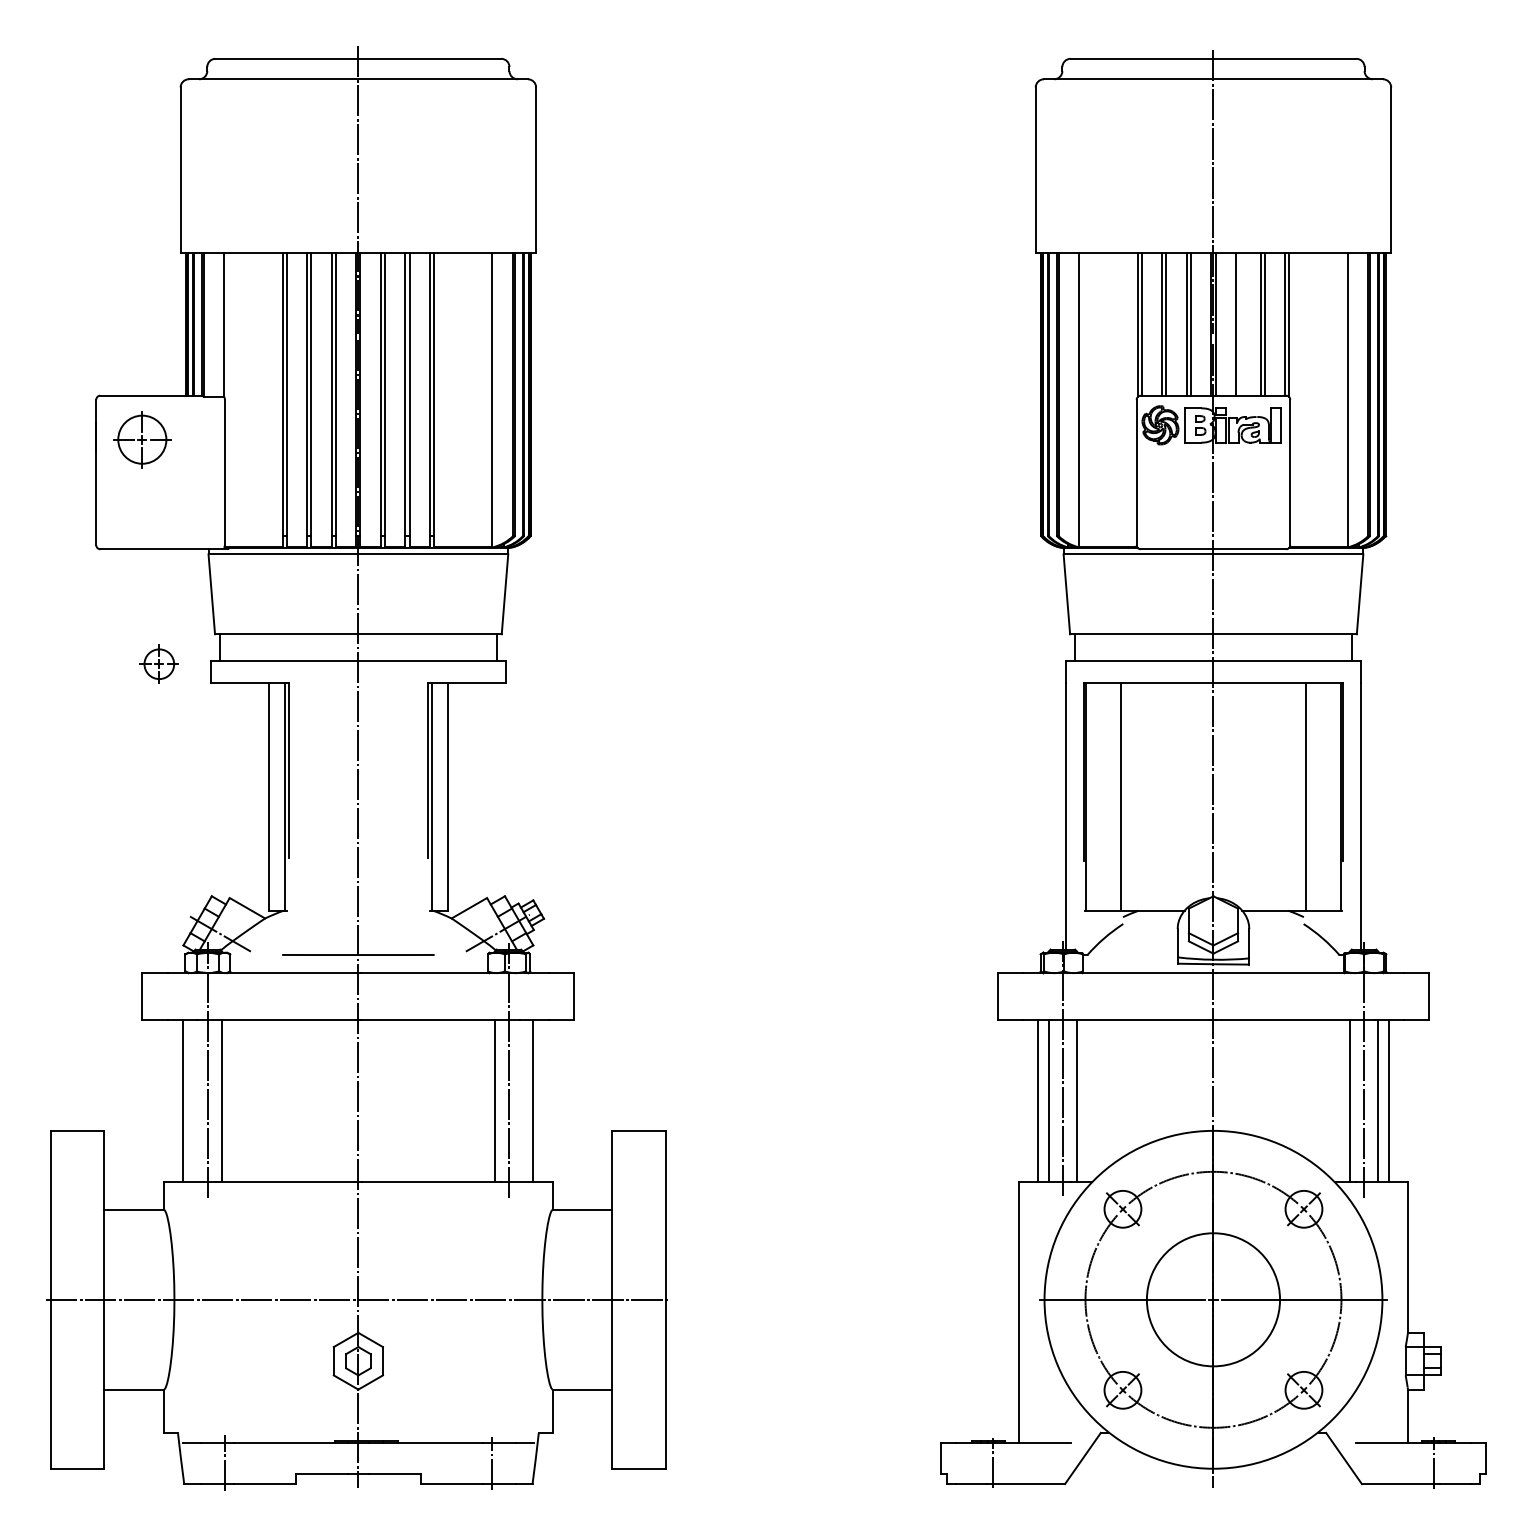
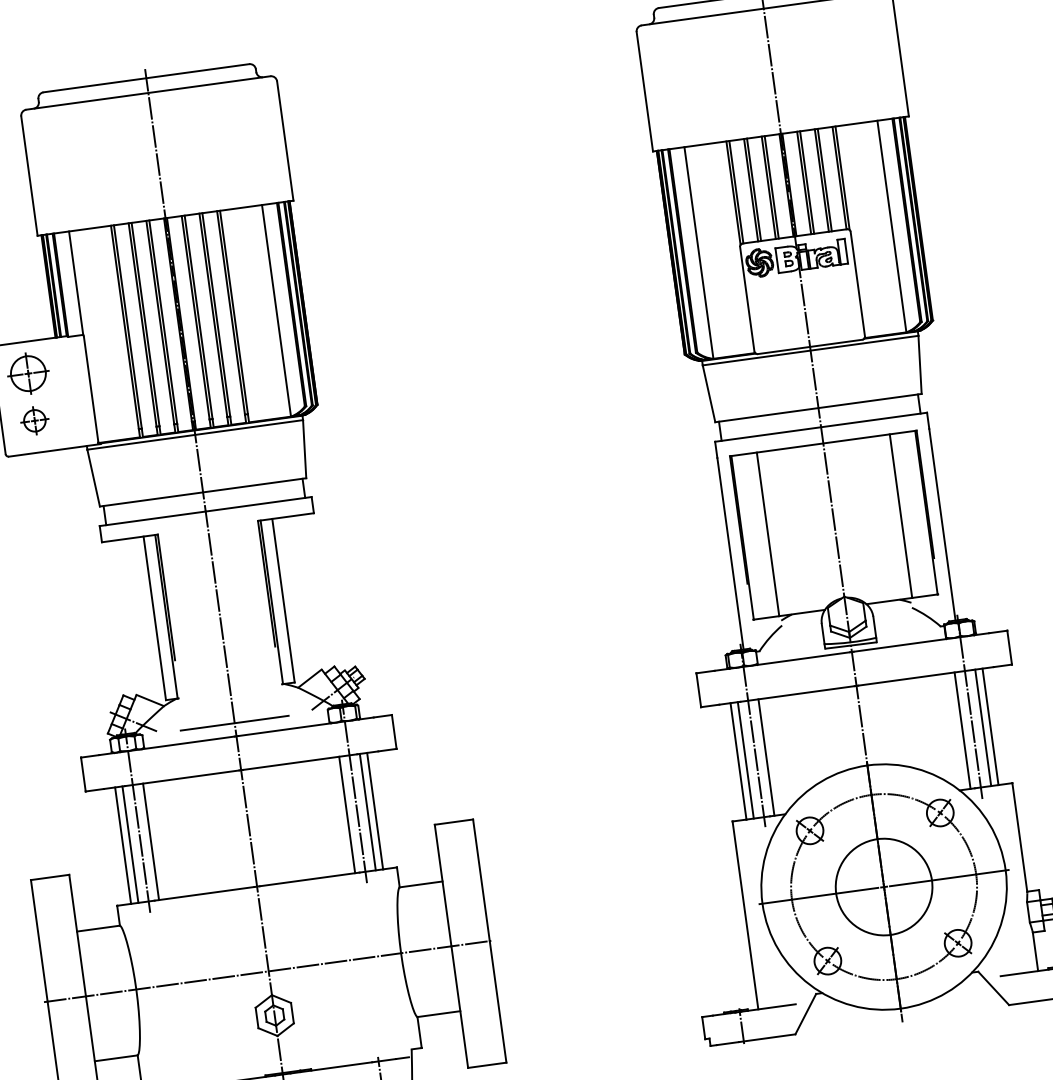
line: (1240, 324) -> (807, 182), added
part: (158, 663) -> (34, 420), moved
line: (193, 1101) -> (130, 844), added
line: (523, 1101) -> (367, 812), added

